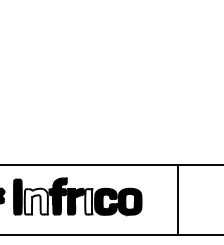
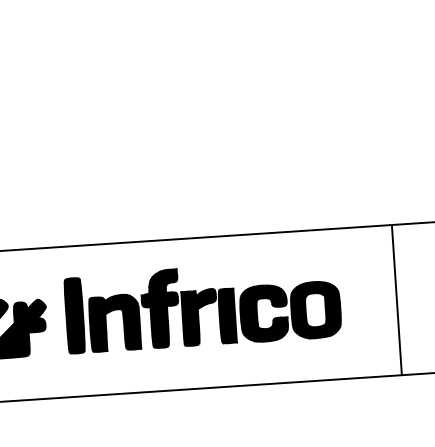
line: (178, 199) -> (397, 299), moved
fill: (35, 201) -> (113, 322), added
fill: (88, 201) -> (226, 315), added

